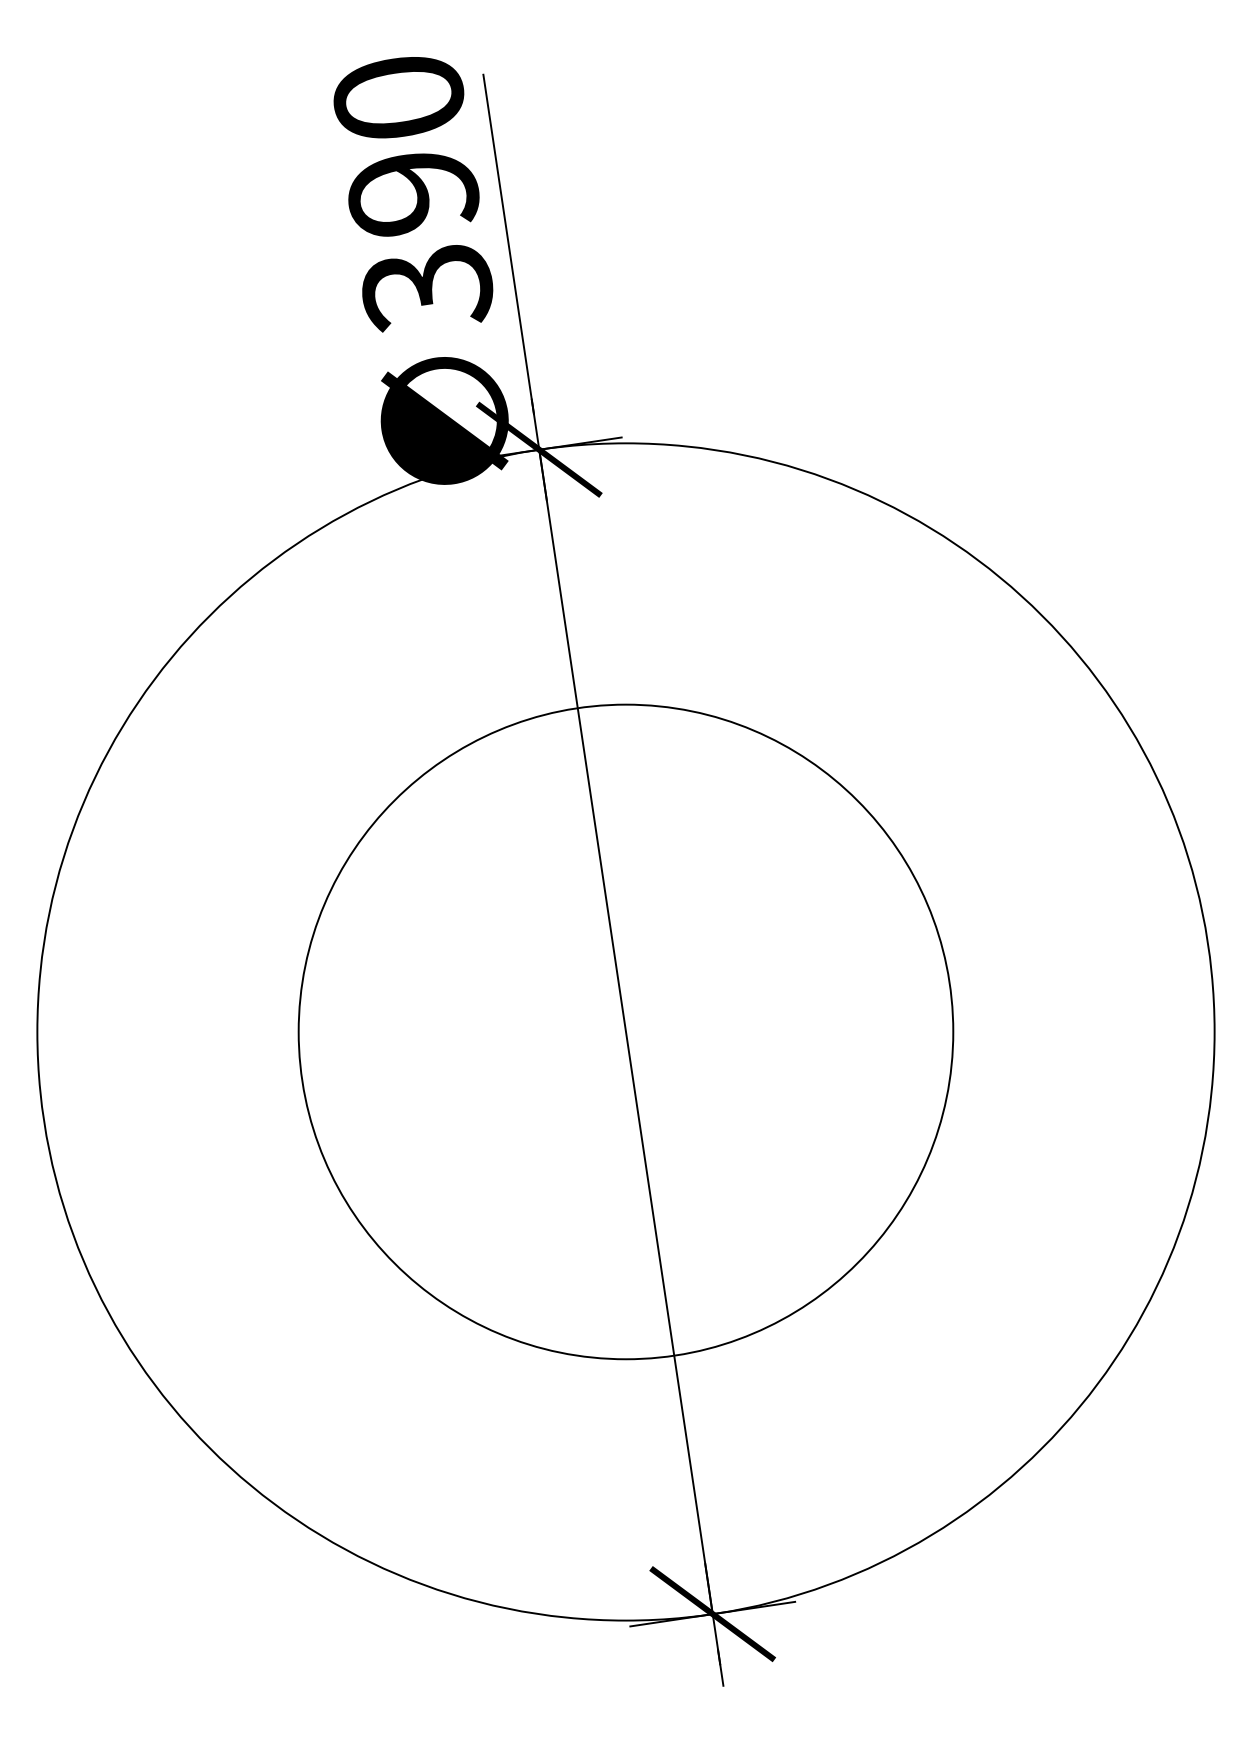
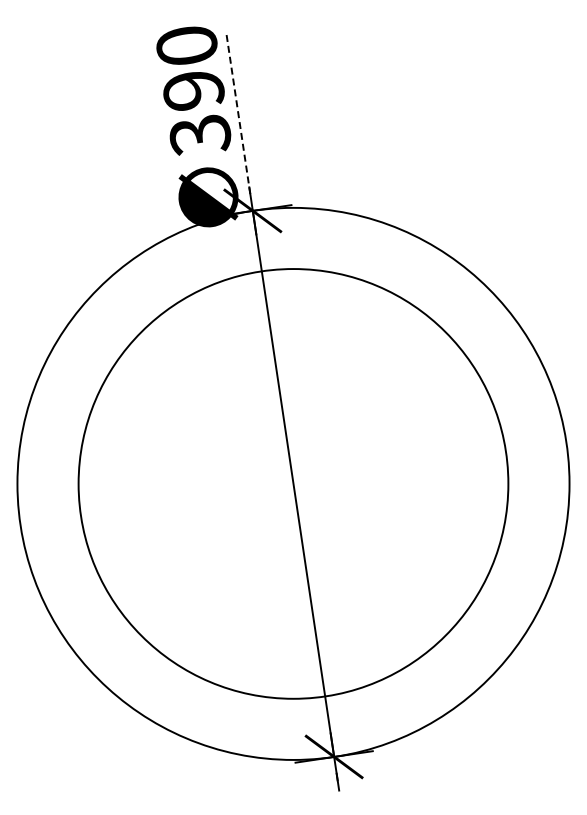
line: (508, 246) -> (238, 115), solid -> dashed
circle: (626, 1031) -> (293, 483), size x1.4

